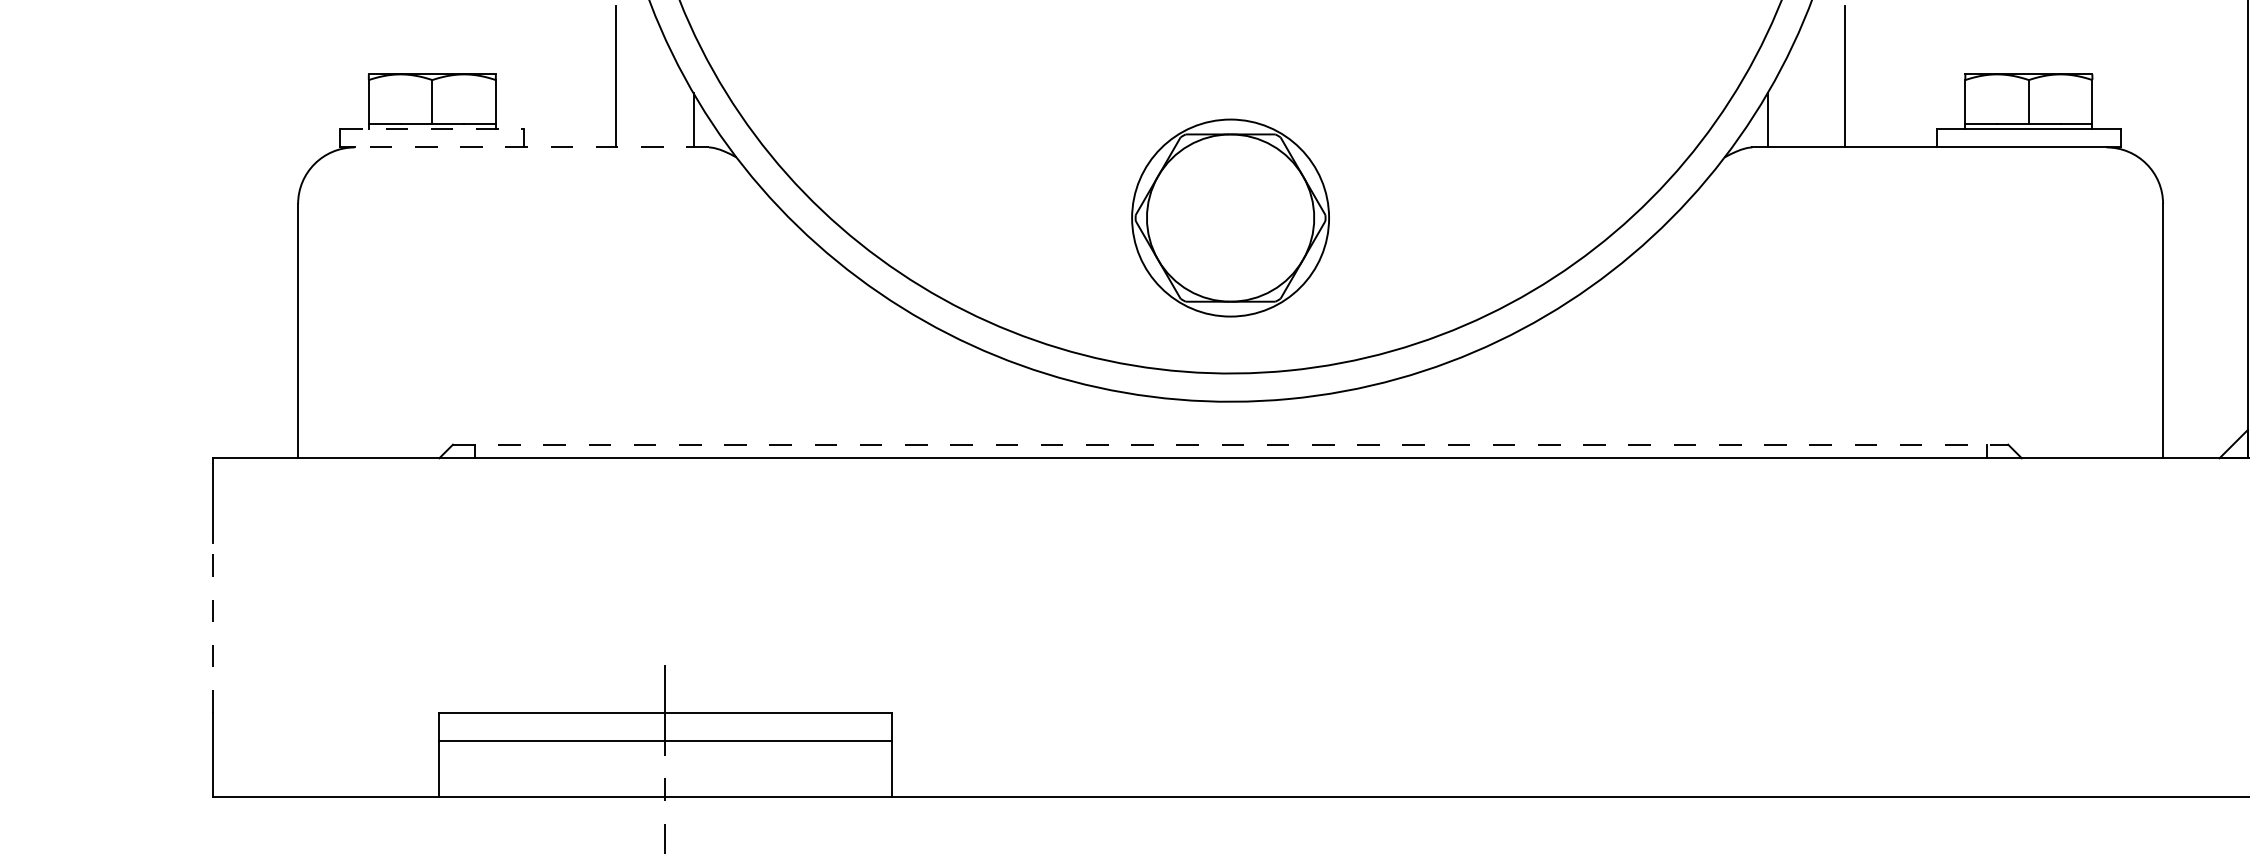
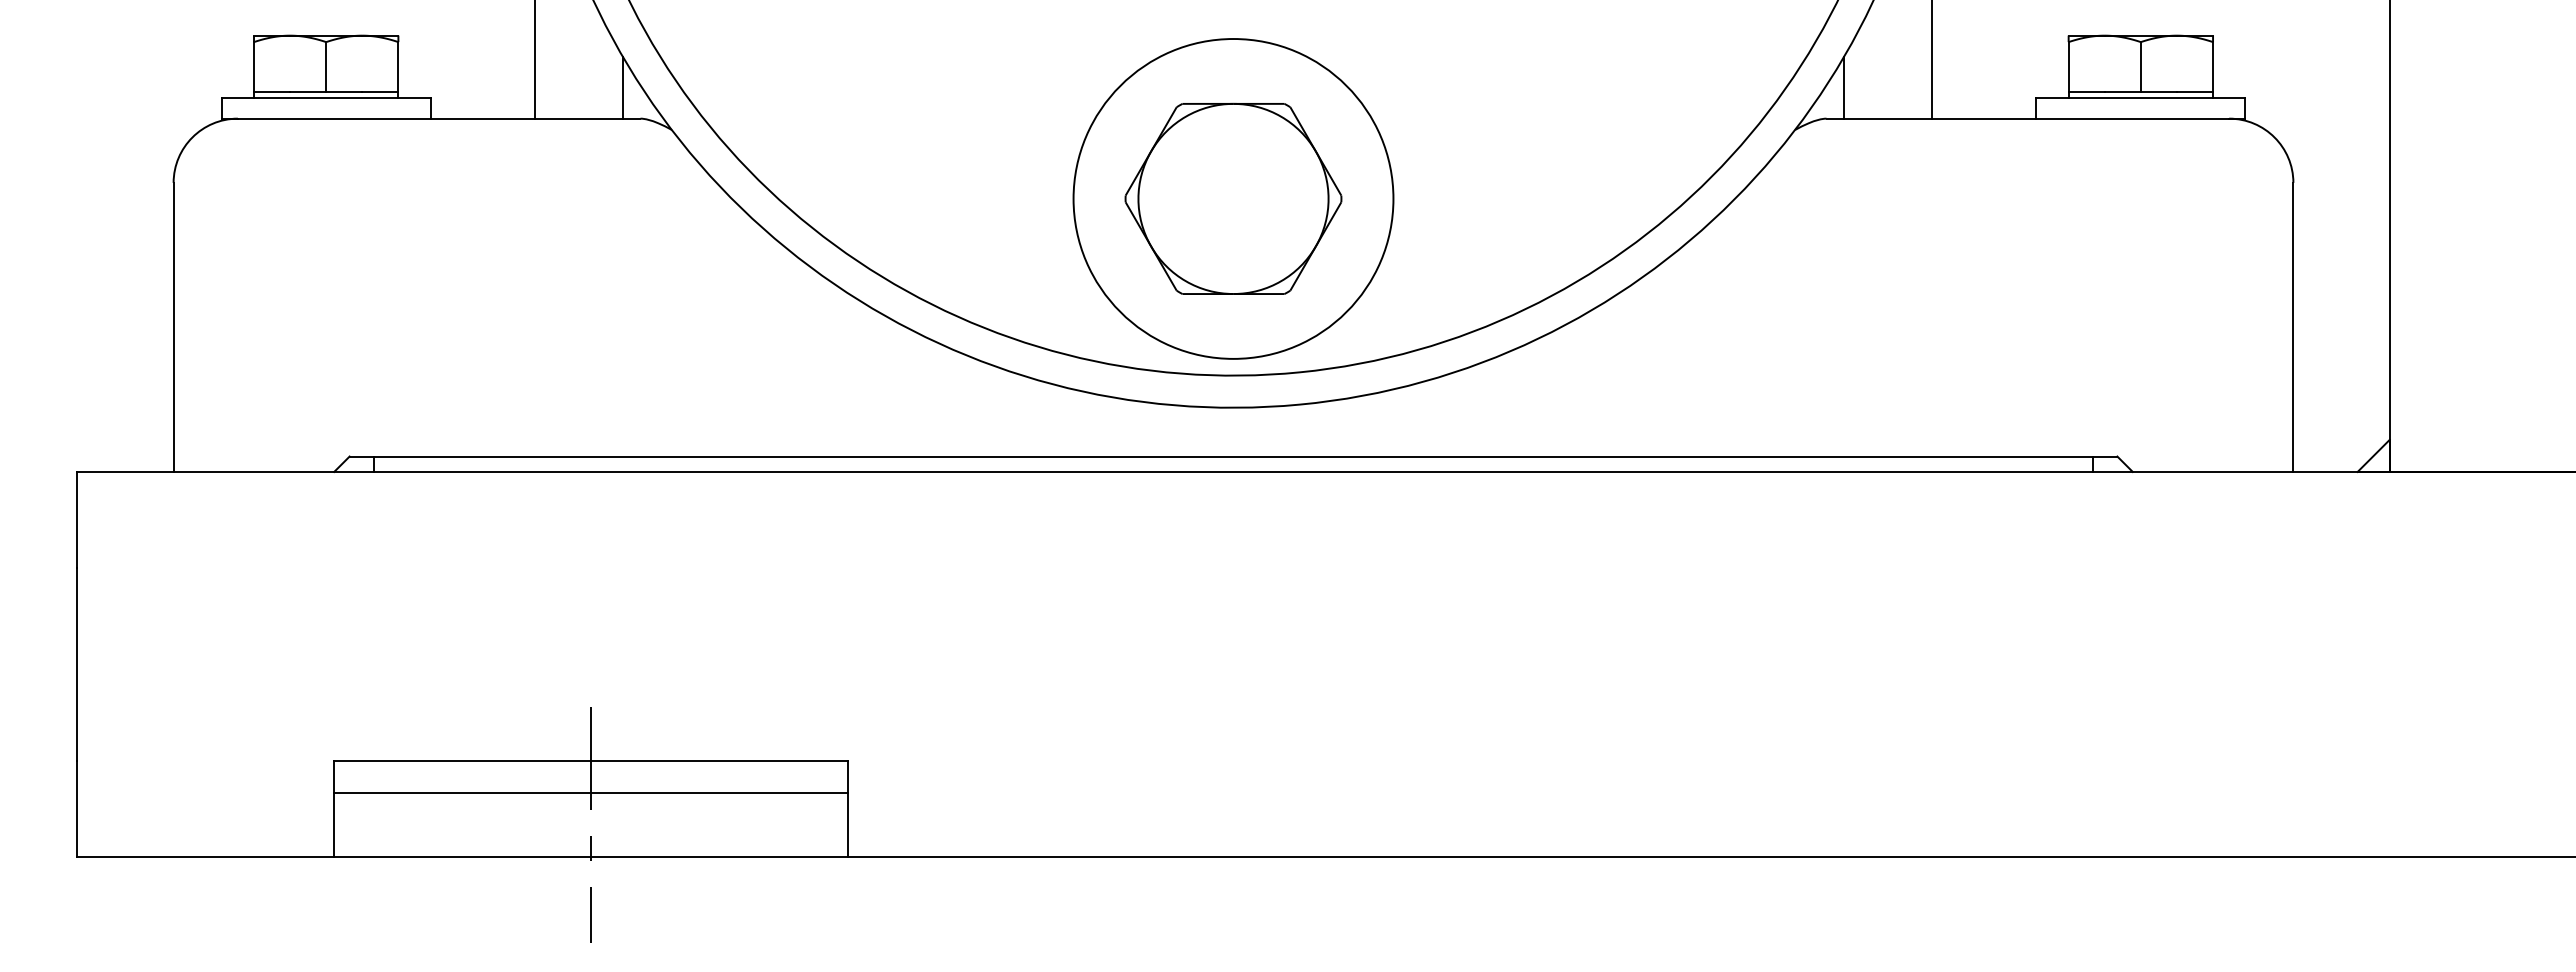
line: (432, 129) -> (326, 98), dashed -> solid
line: (531, 147) -> (438, 118), dashed -> solid
circle: (1230, 217) -> (1233, 198), size x1.43
line: (1230, 444) -> (1233, 456), dashed -> solid
line: (213, 627) -> (77, 664), dashed -> solid

